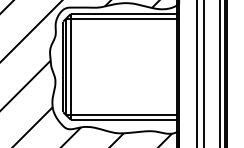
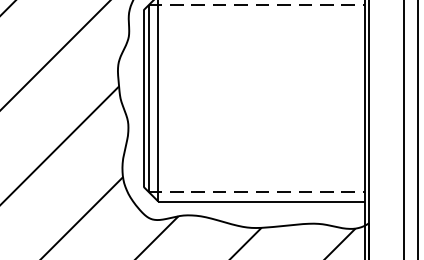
line: (121, 19) -> (257, 6), solid -> dashed
line: (121, 114) -> (257, 191), solid -> dashed

